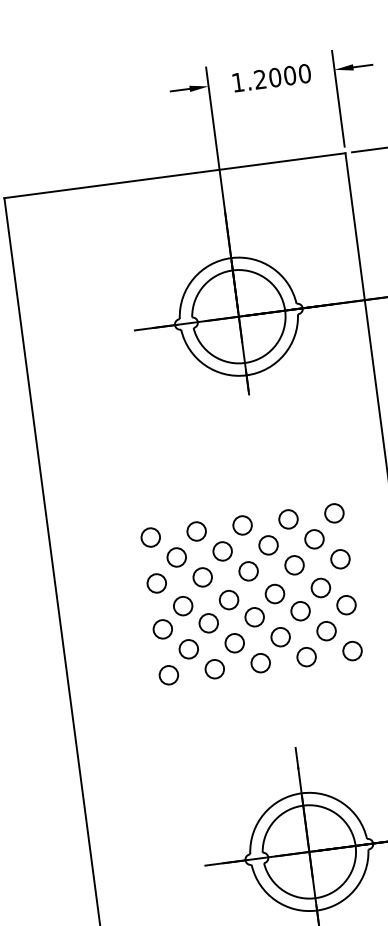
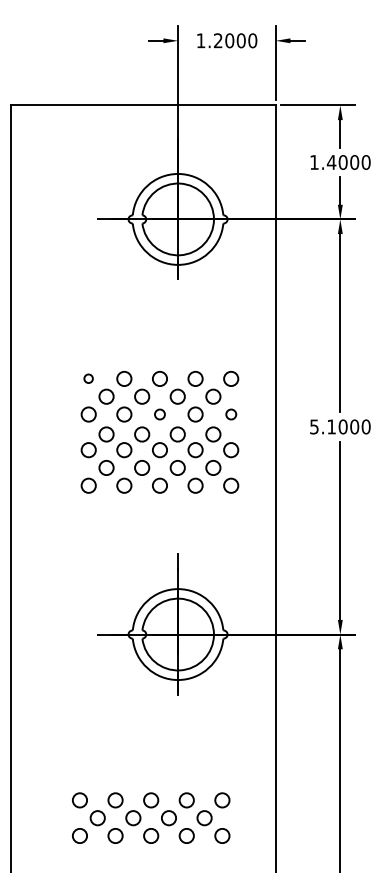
circle: (150, 537) -> (88, 378), size x0.6
circle: (340, 559) -> (231, 414), size x0.7
circle: (248, 571) -> (159, 414), size x0.7

